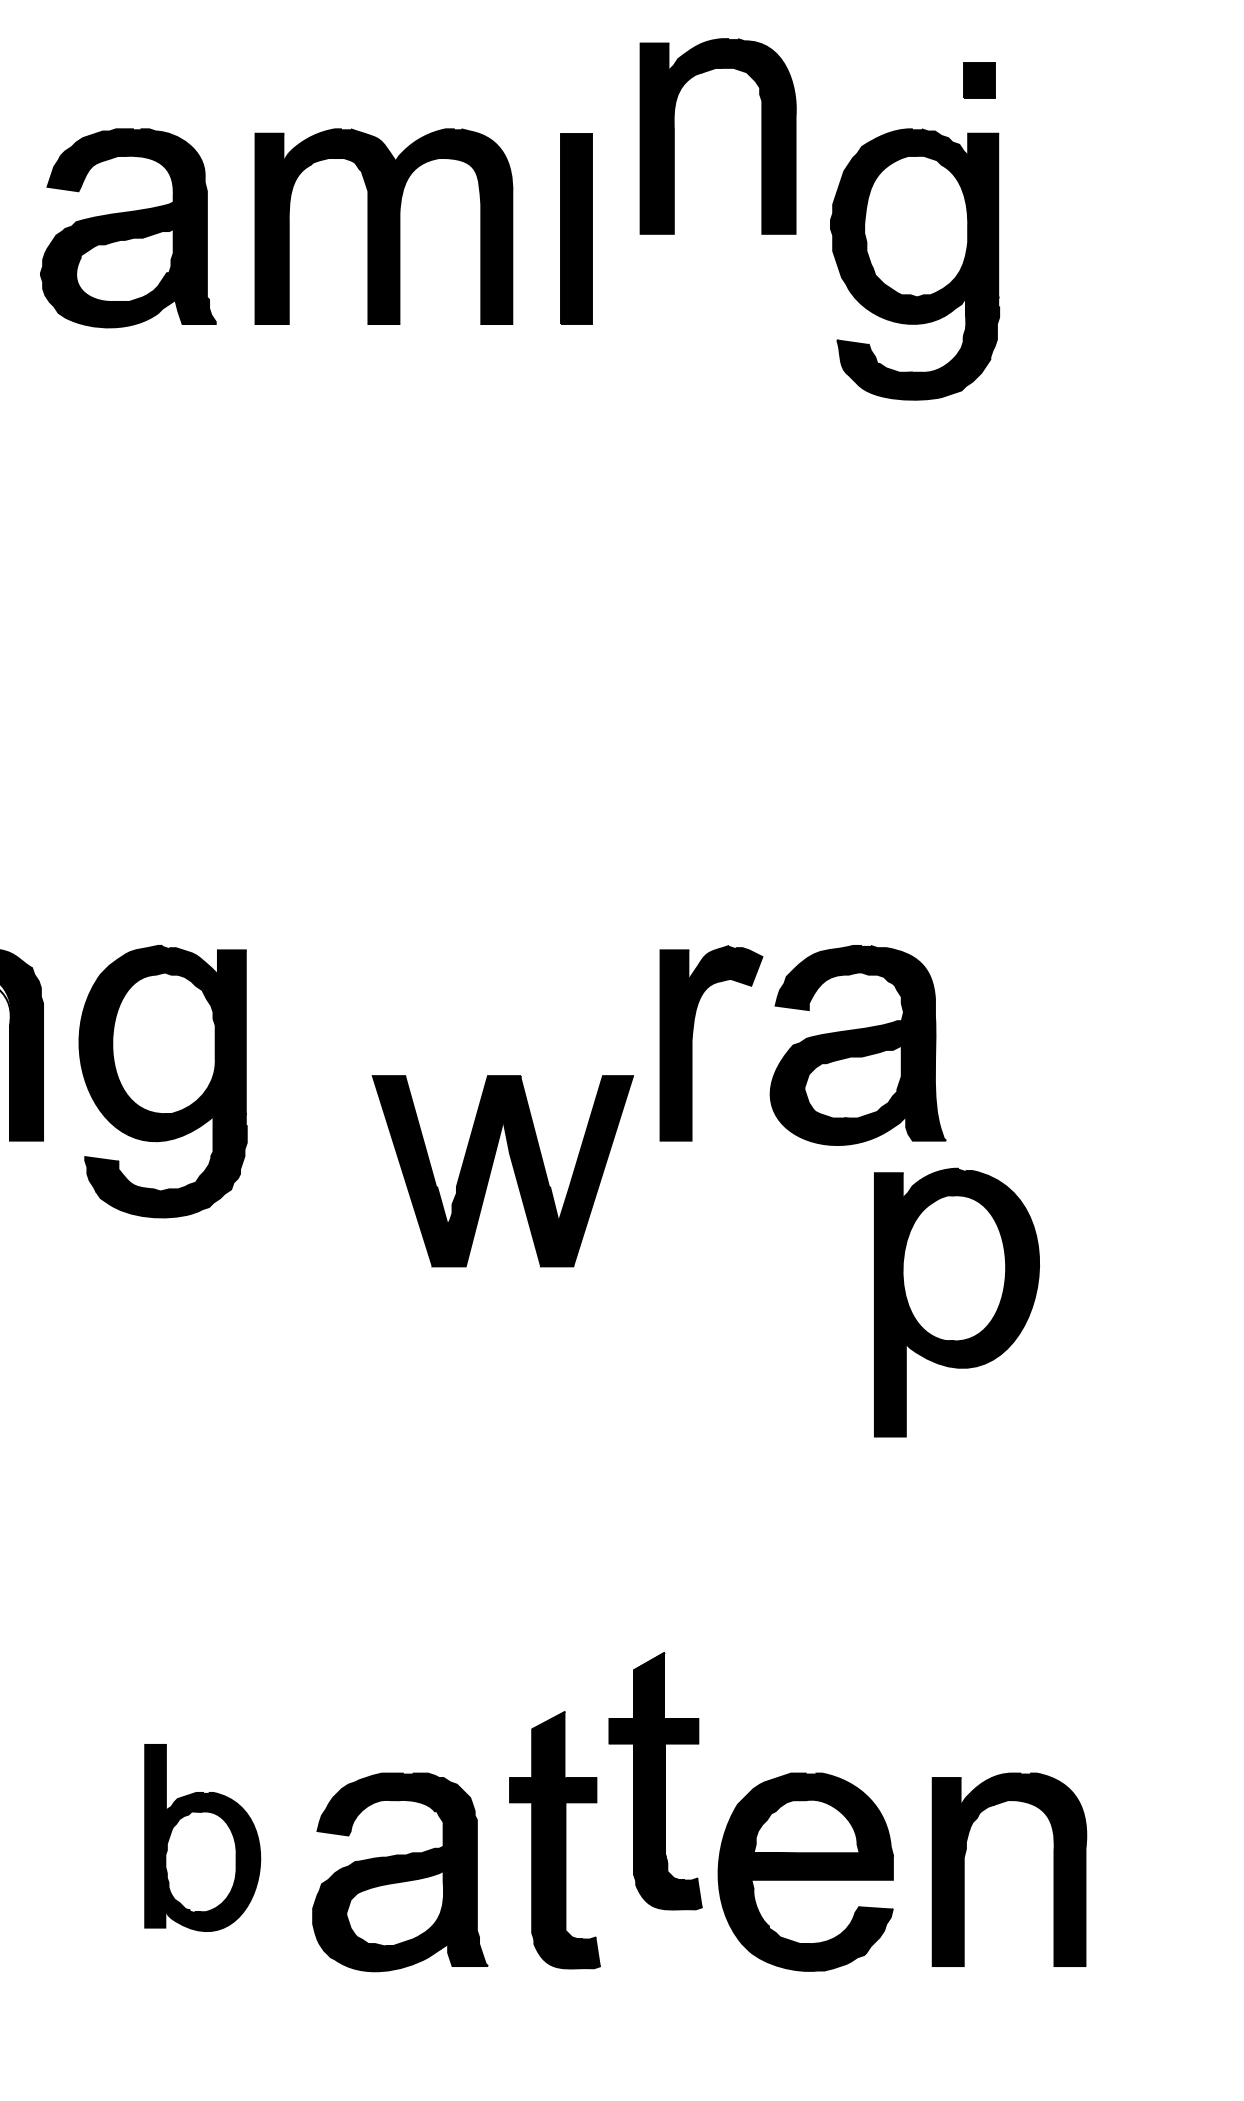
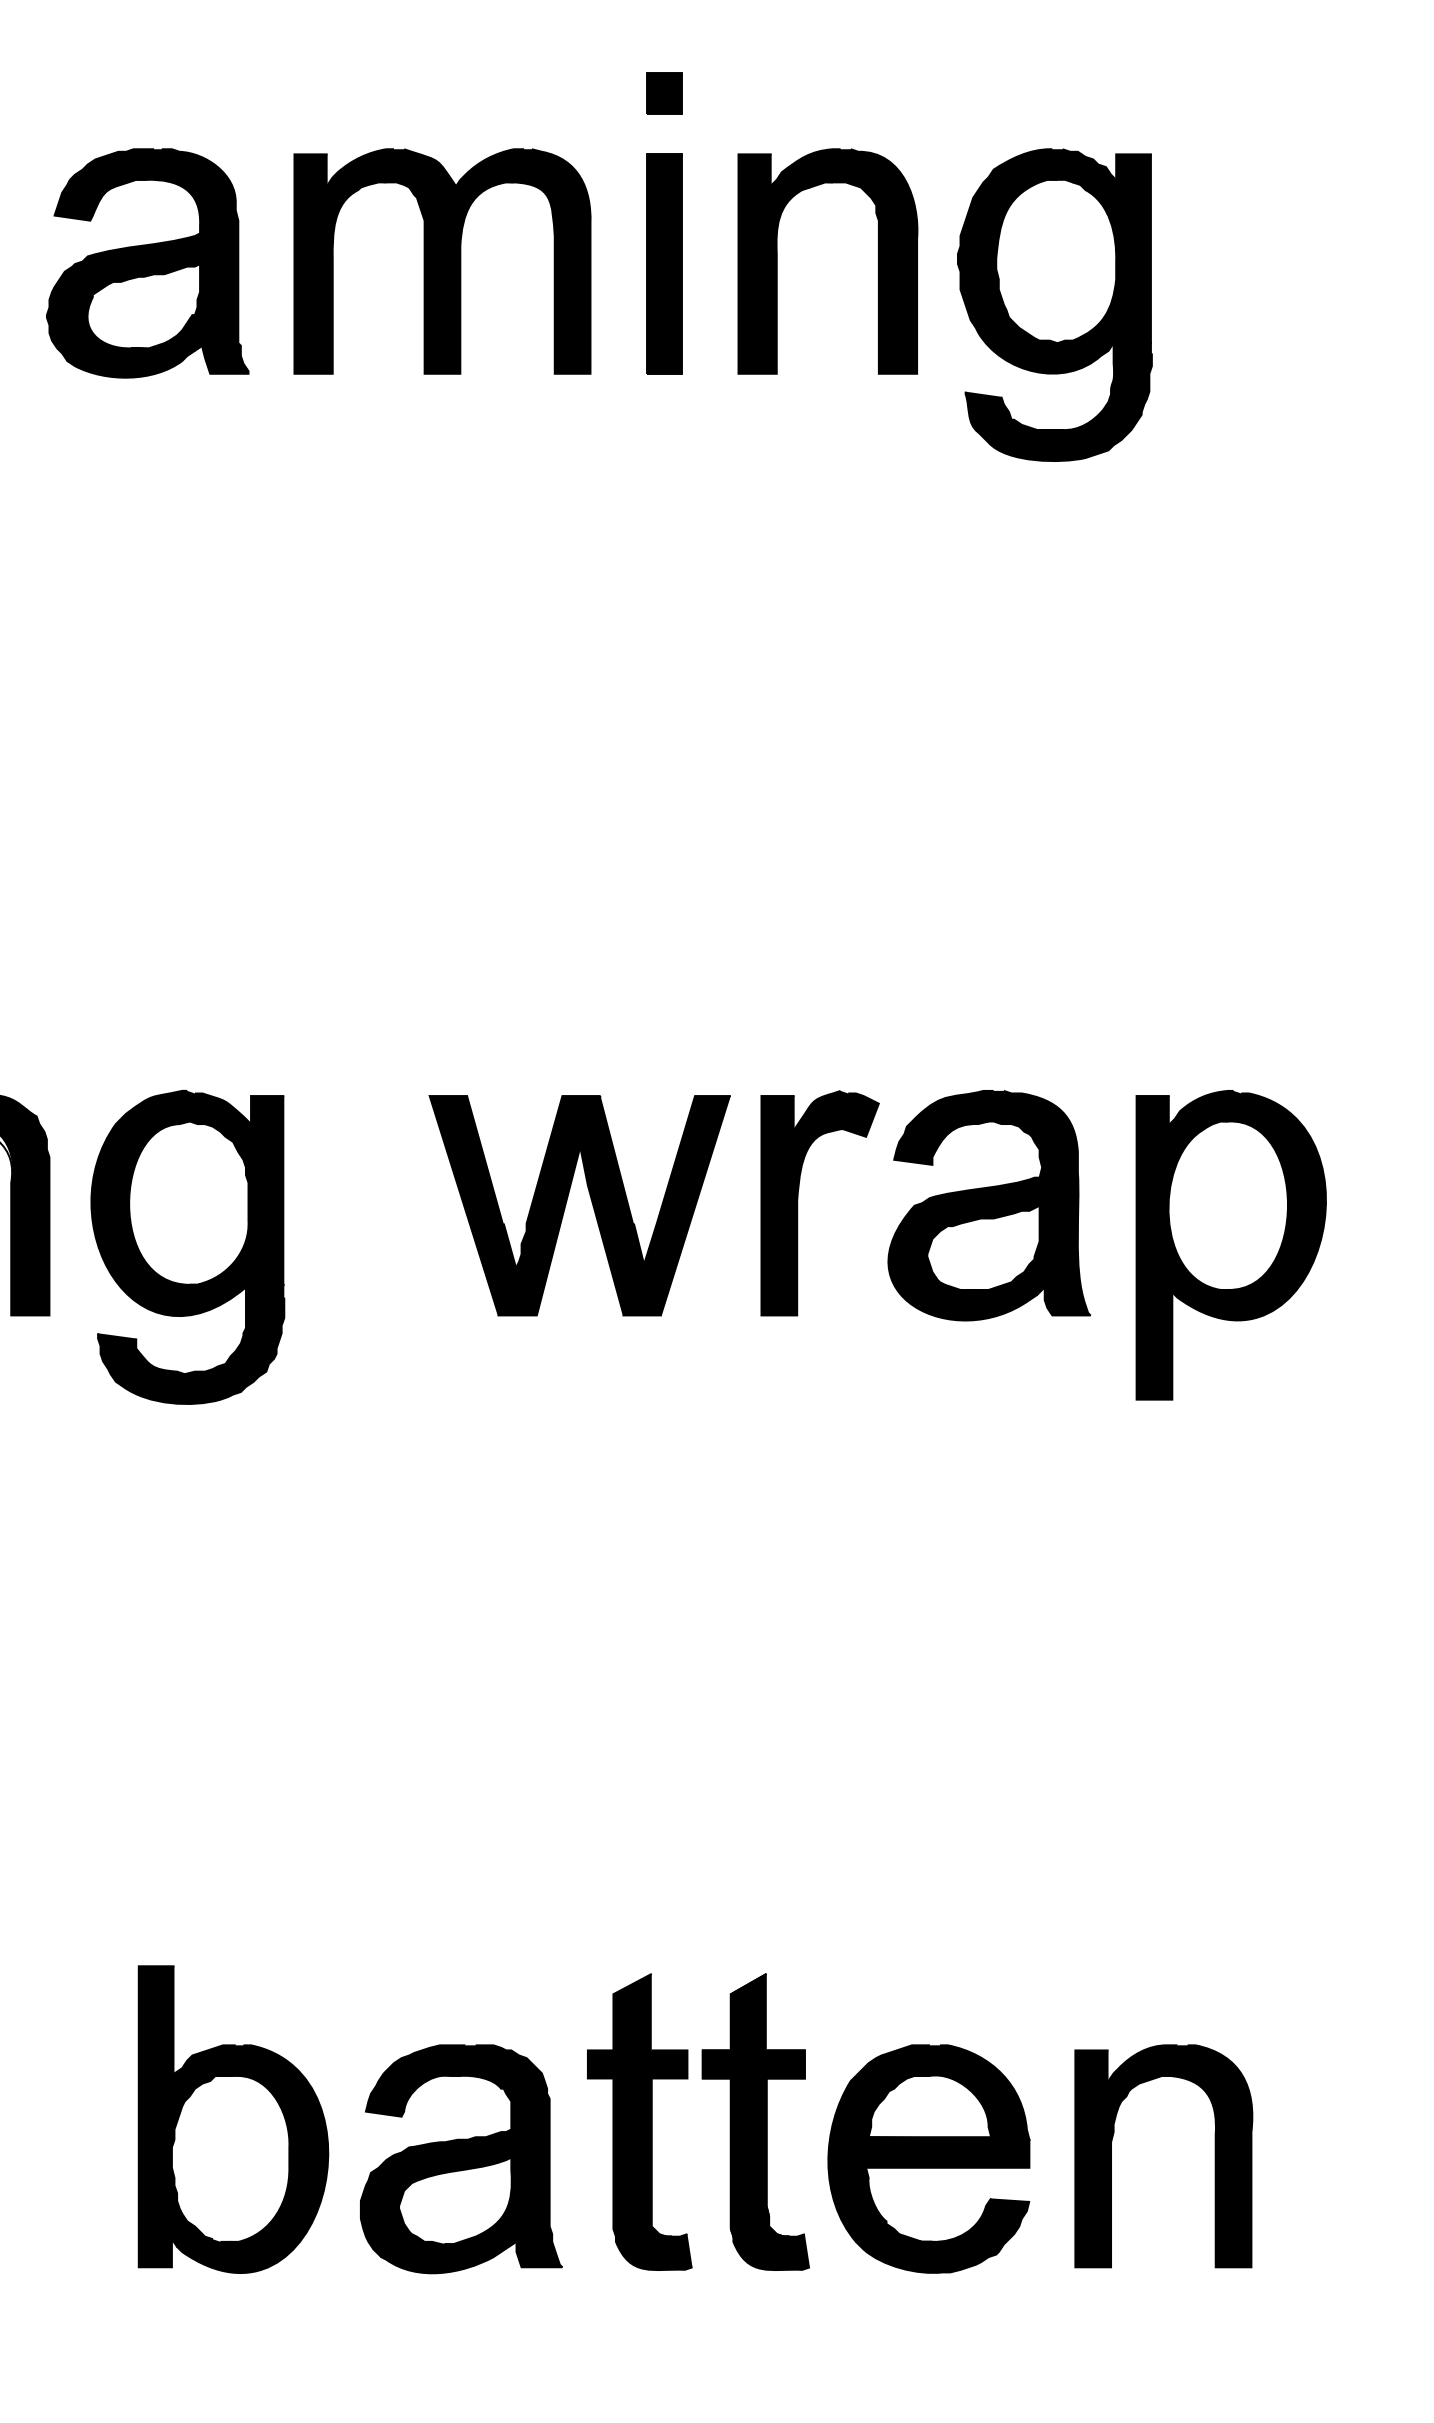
part: (979, 80) -> (664, 93), moved
part: (674, 136) -> (777, 261), moved
part: (513, 1169) -> (591, 1203), moved
part: (956, 1302) -> (1230, 1245), moved
part: (655, 1780) -> (755, 2121), moved
part: (202, 1837) -> (233, 2119), size x1.43

